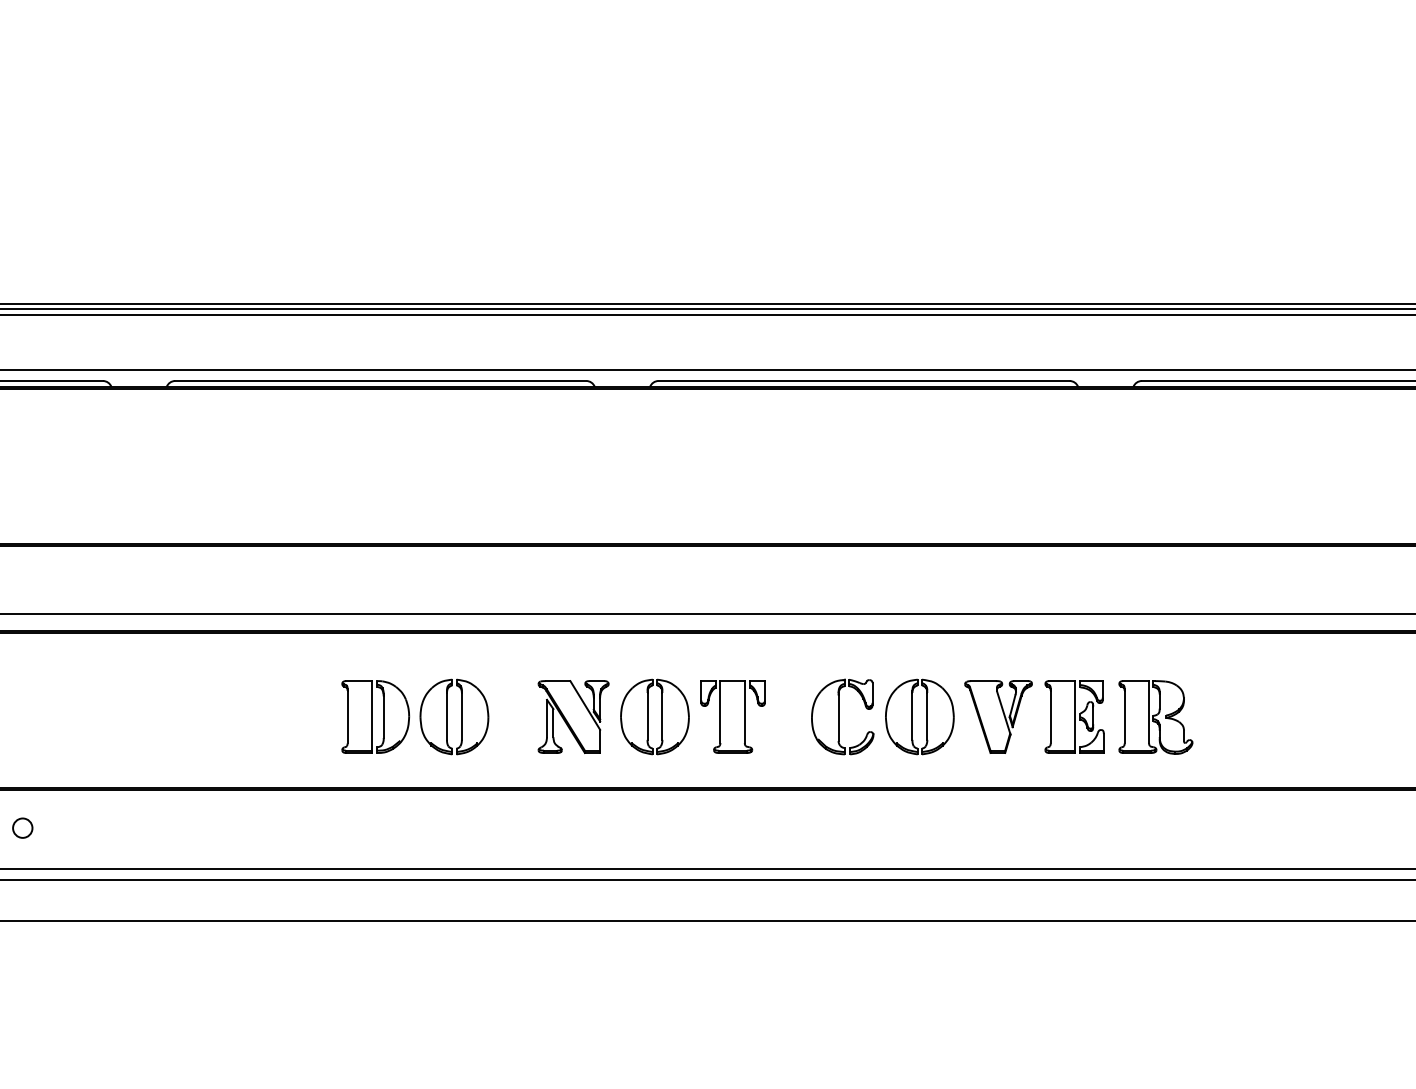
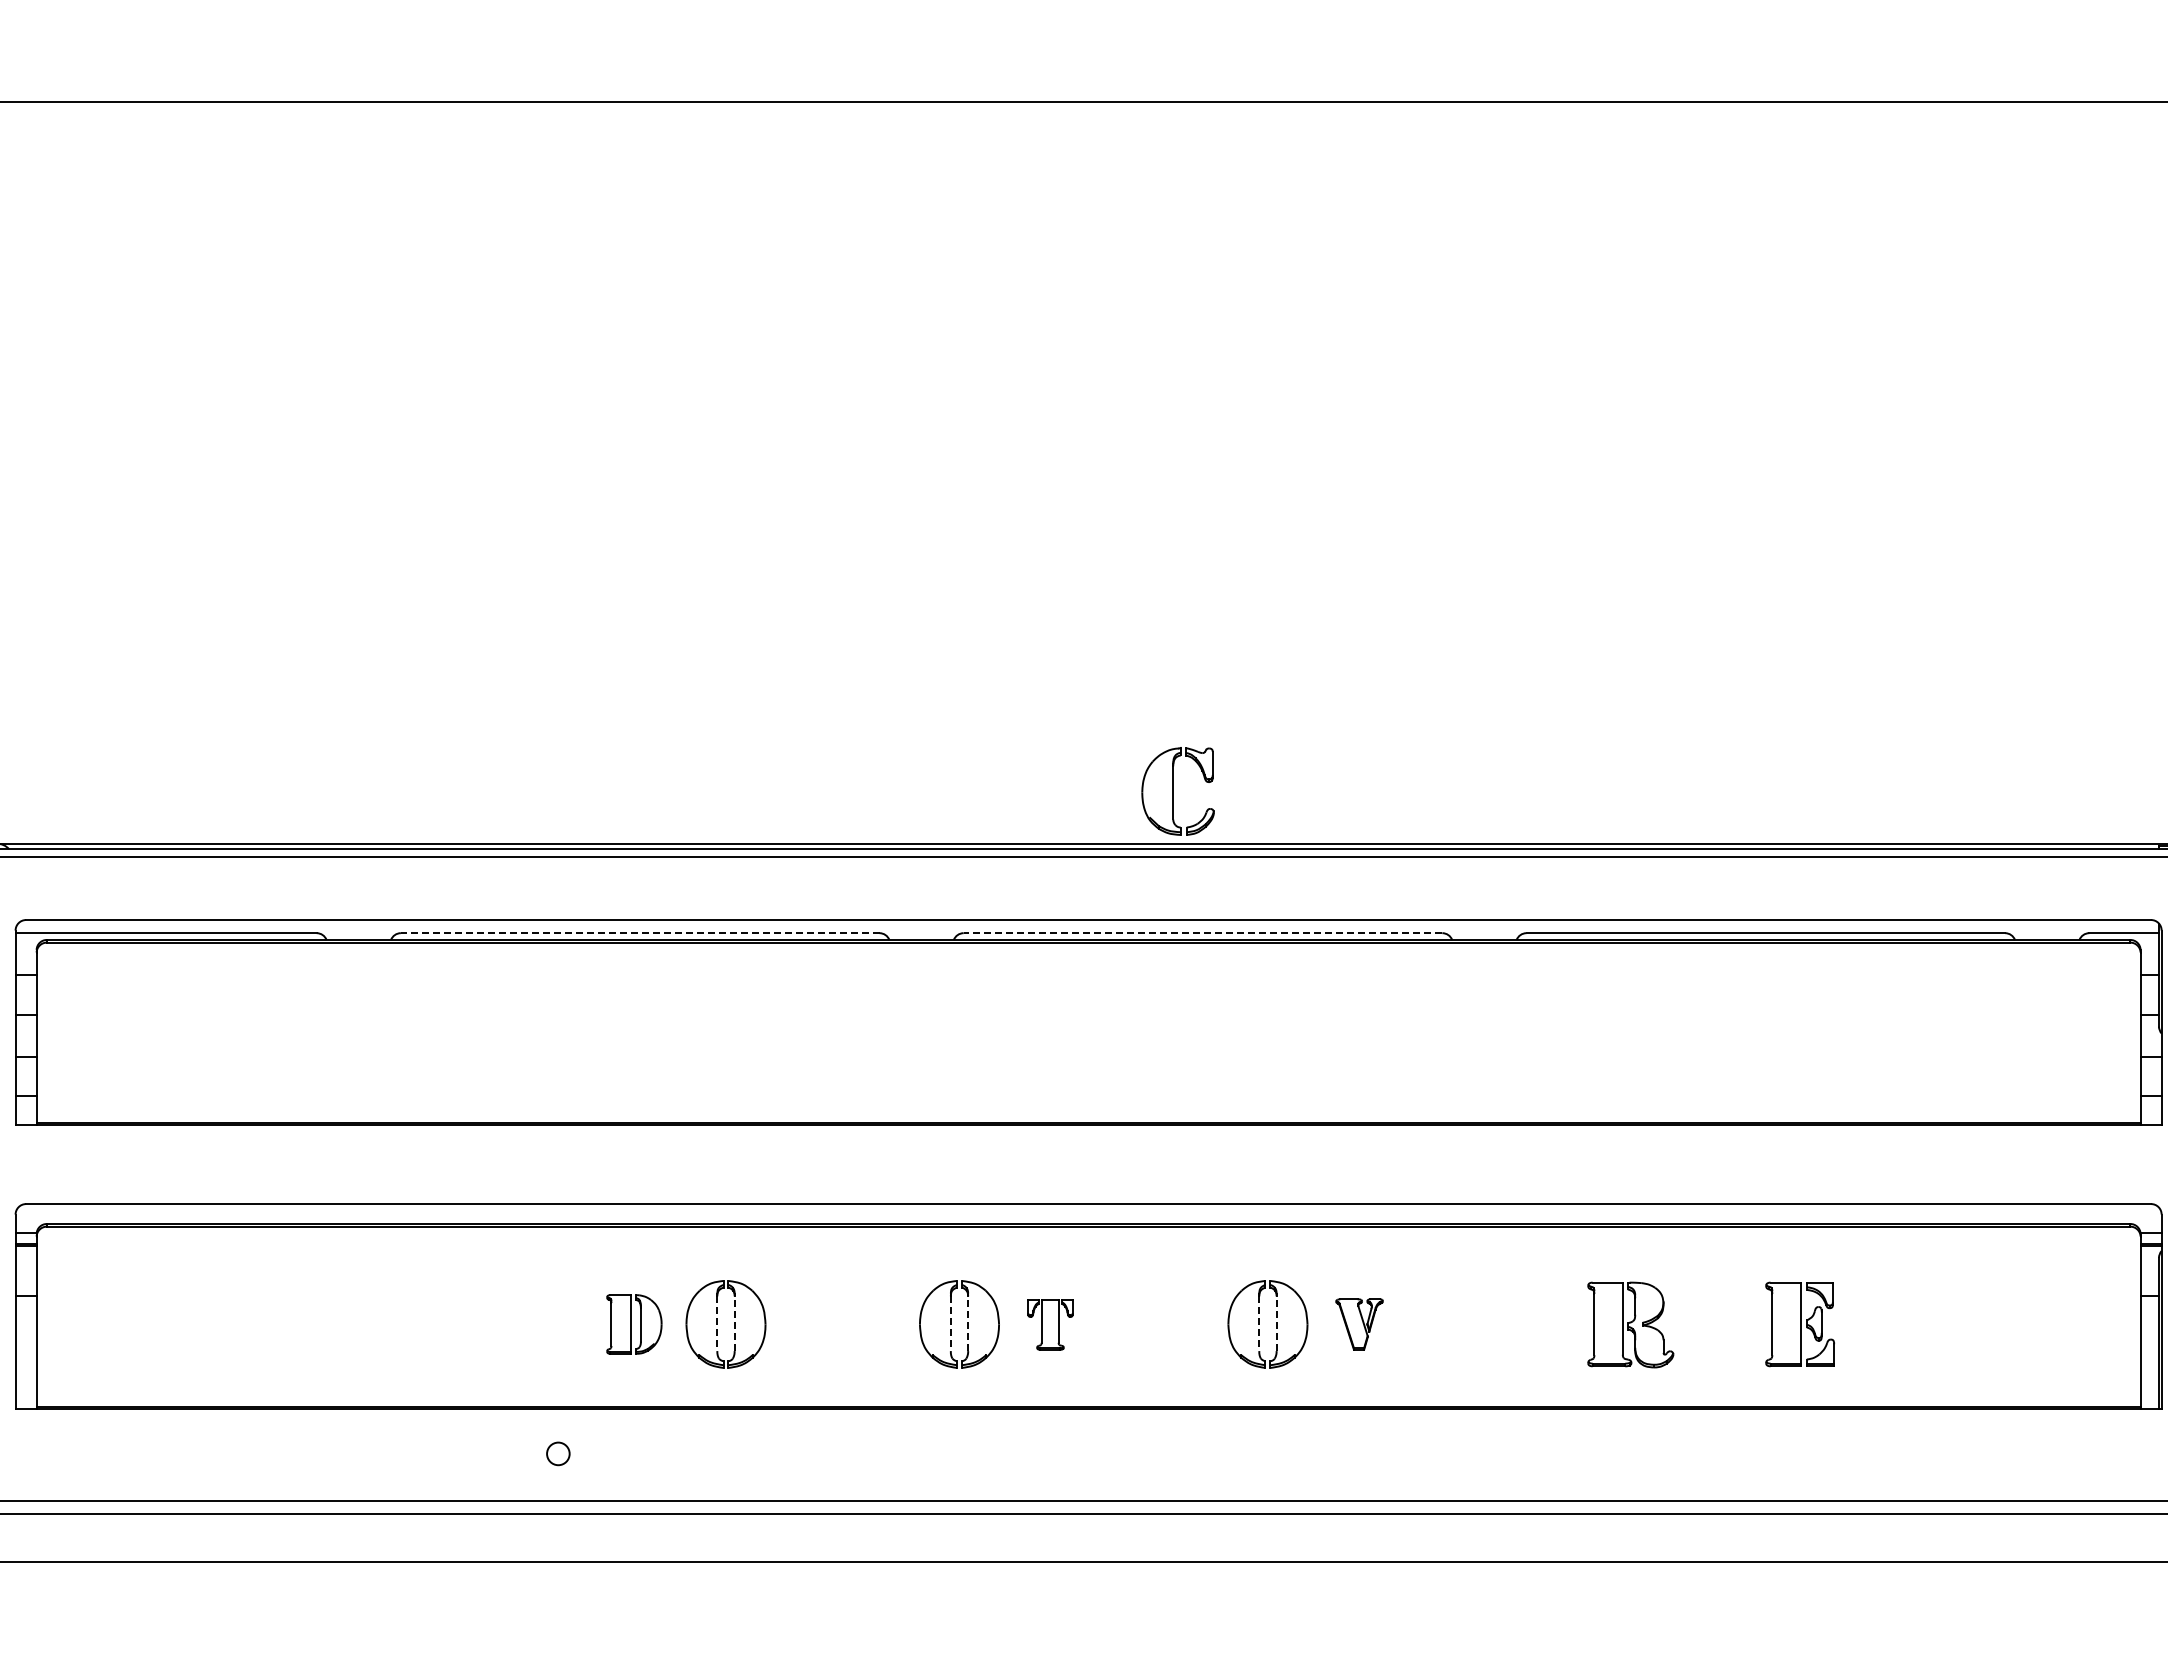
line: (380, 381) -> (639, 933), solid -> dashed
line: (863, 381) -> (1202, 933), solid -> dashed
line: (461, 716) -> (734, 1323), solid -> dashed
line: (662, 716) -> (968, 1323), solid -> dashed
line: (927, 716) -> (1276, 1323), solid -> dashed
part: (375, 717) -> (634, 1324), size x0.7
line: (447, 717) -> (717, 1324), solid -> dashed
part: (573, 717) -> (864, 1324), removed
line: (647, 717) -> (950, 1324), solid -> dashed
part: (733, 717) -> (1050, 1324), size x0.6
part: (842, 717) -> (1177, 791), moved
line: (912, 717) -> (1259, 1324), solid -> dashed
part: (998, 717) -> (1359, 1324), size x0.6
part: (1074, 717) -> (1799, 1324), moved
part: (1155, 717) -> (1630, 1324), moved
circle: (22, 827) -> (558, 1453), moved

